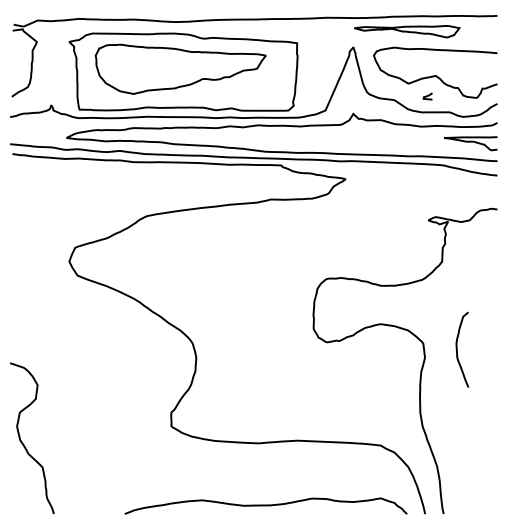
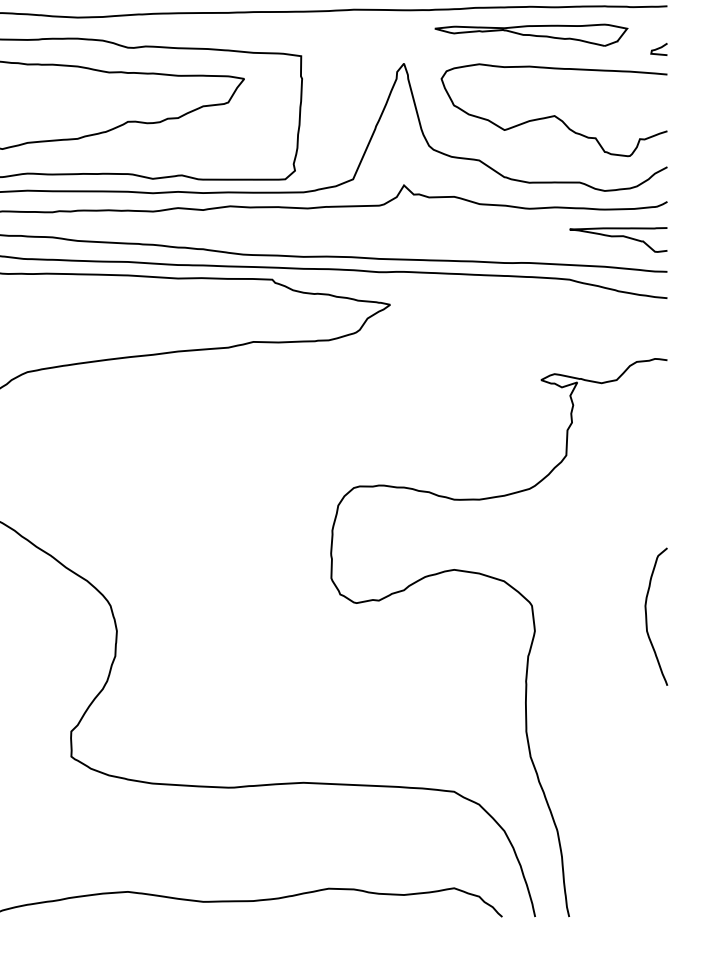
part: (407, 31) -> (532, 34), moved
curve: (427, 96) -> (658, 49), moved
curve: (457, 349) -> (647, 616), moved

